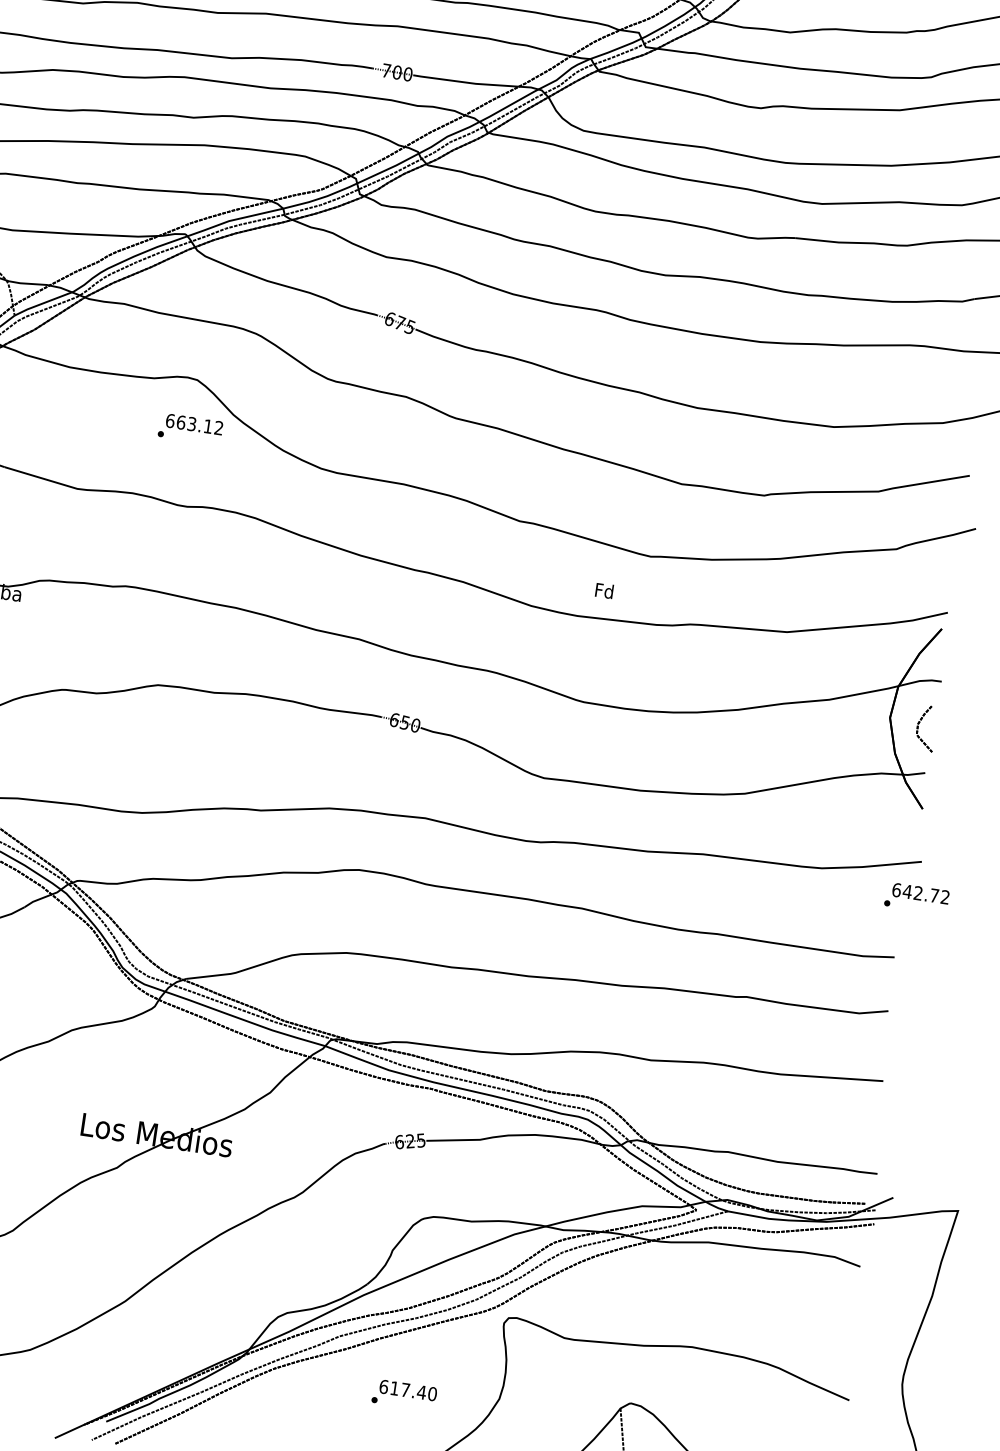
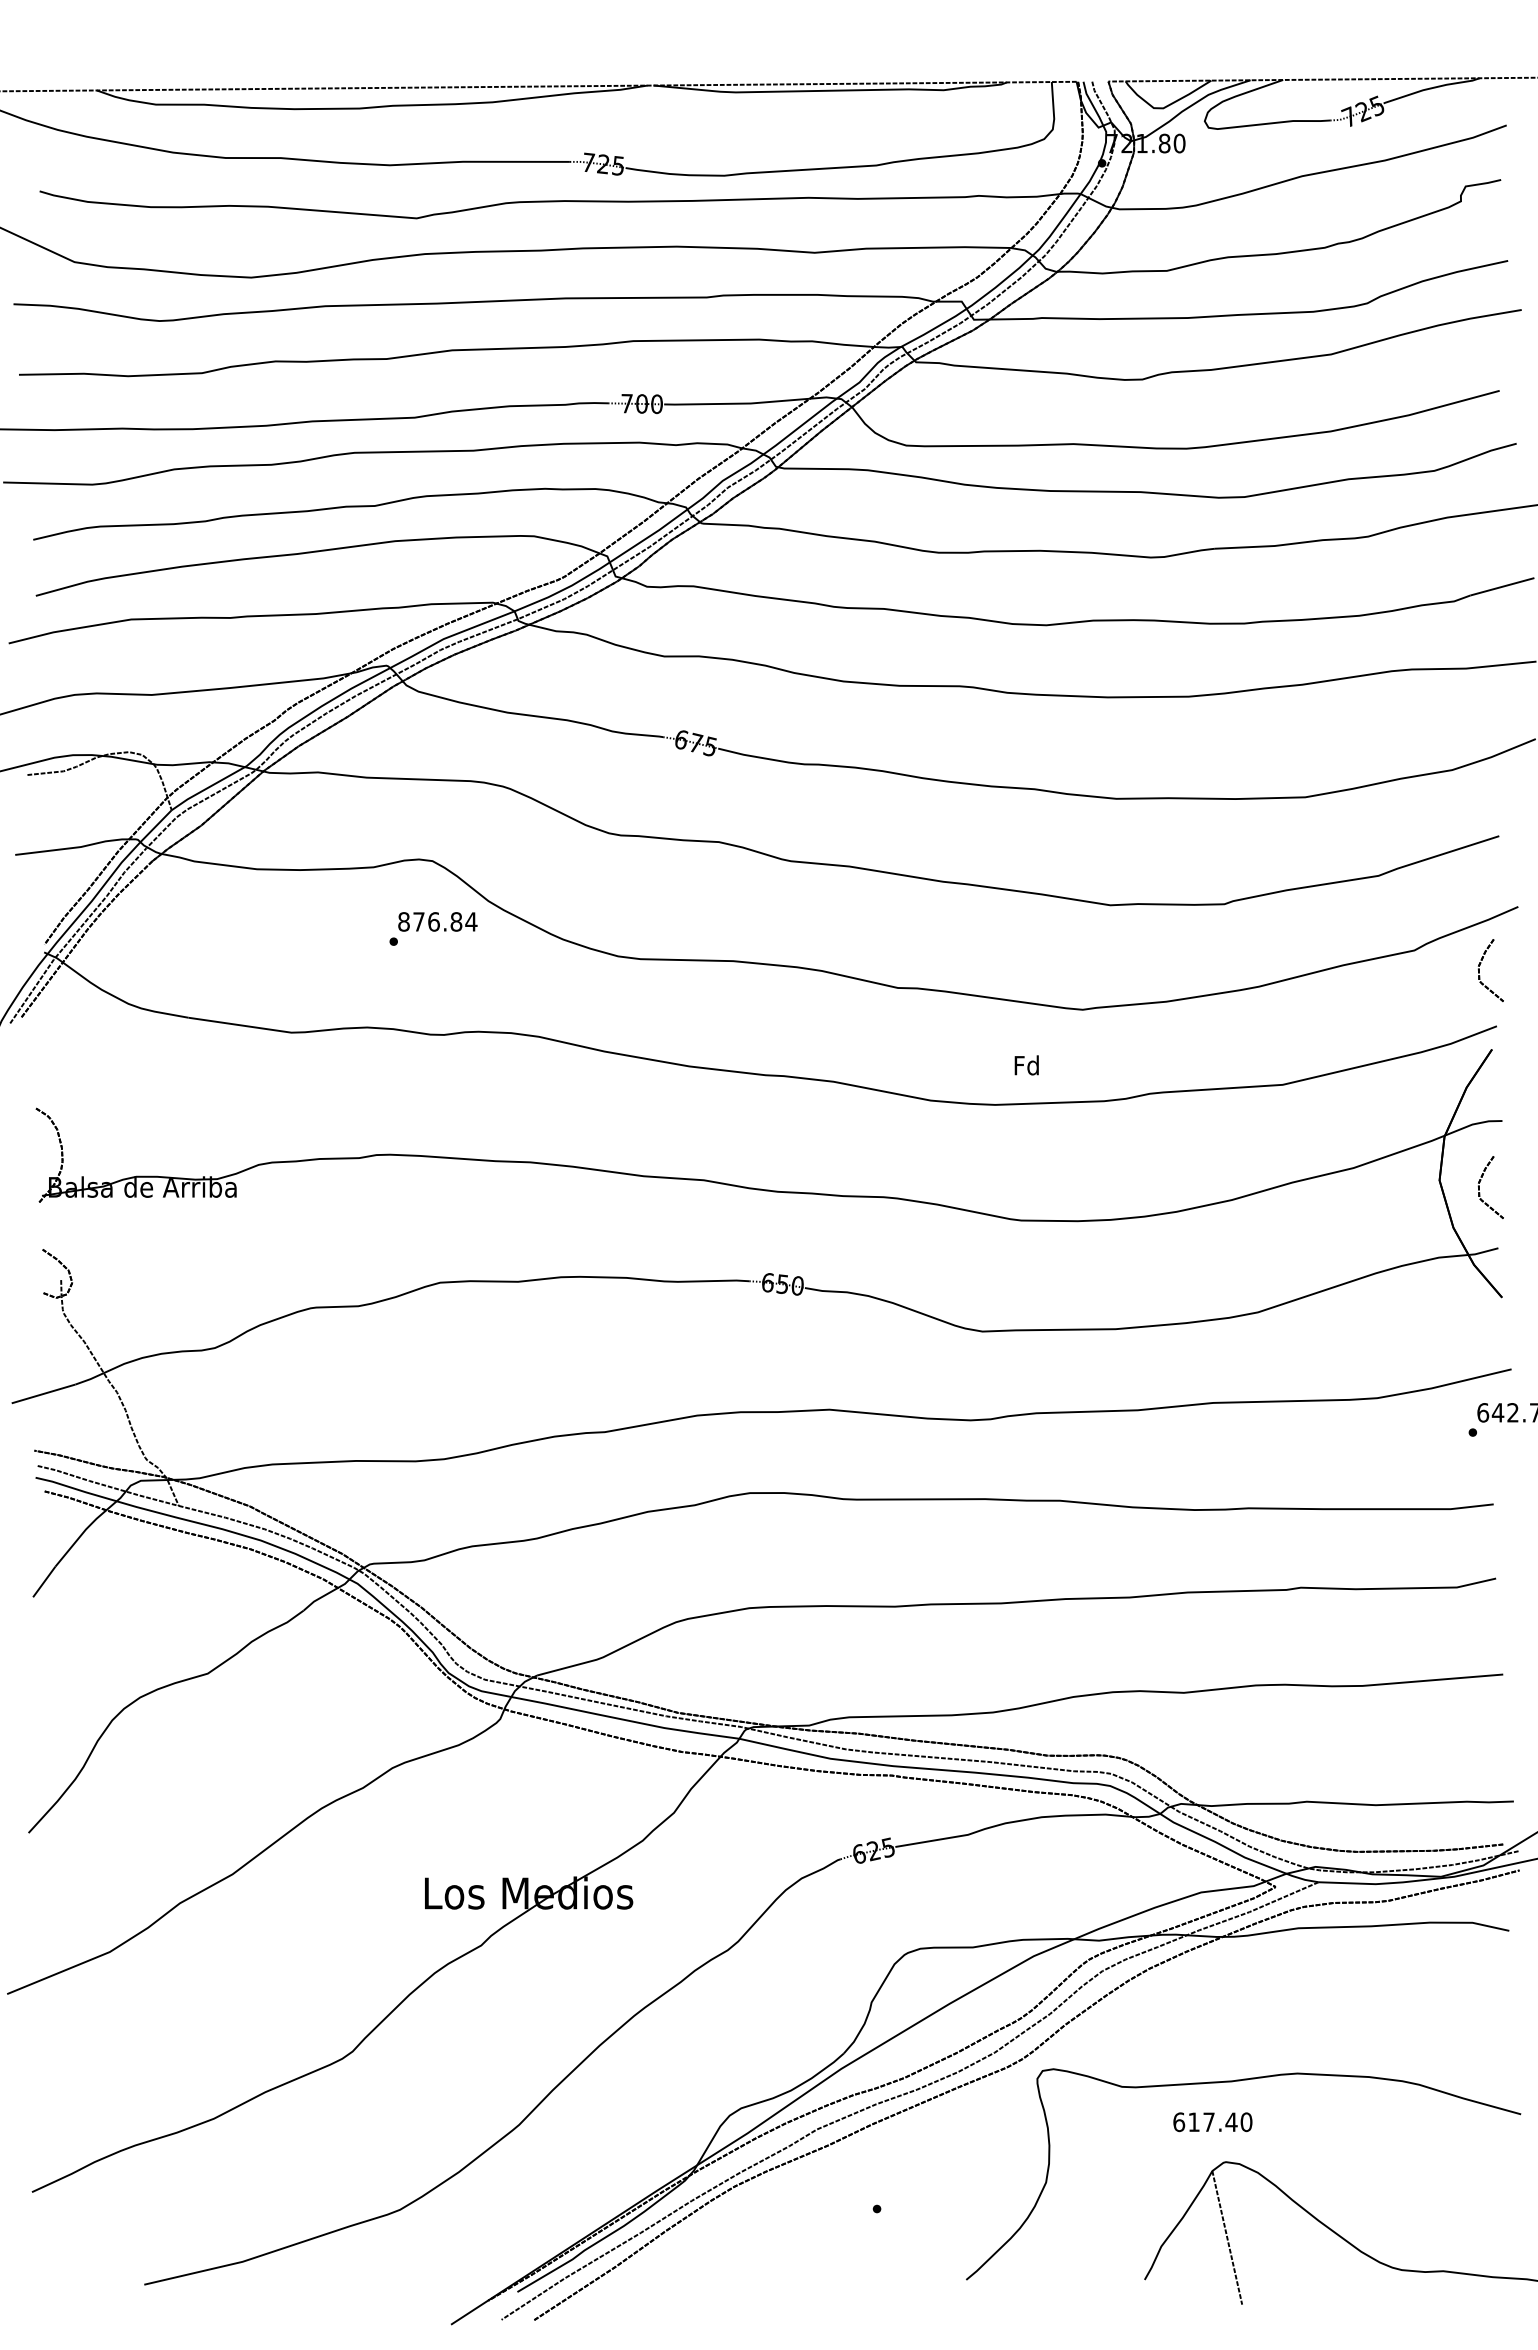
text: (194, 424) -> (437, 921), 663.12 -> 876.84
part: (941, 570) -> (1479, 970), added
text: (407, 1390) -> (1212, 2122), moved

